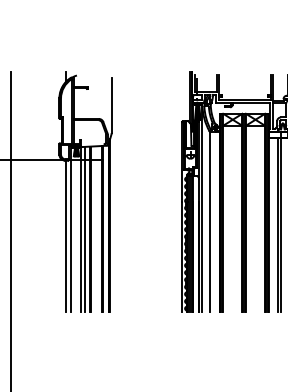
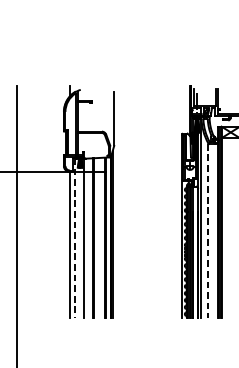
line: (209, 222) -> (208, 231), solid -> dashed
line: (70, 229) -> (74, 238), solid -> dashed
line: (84, 229) -> (88, 238), removed

